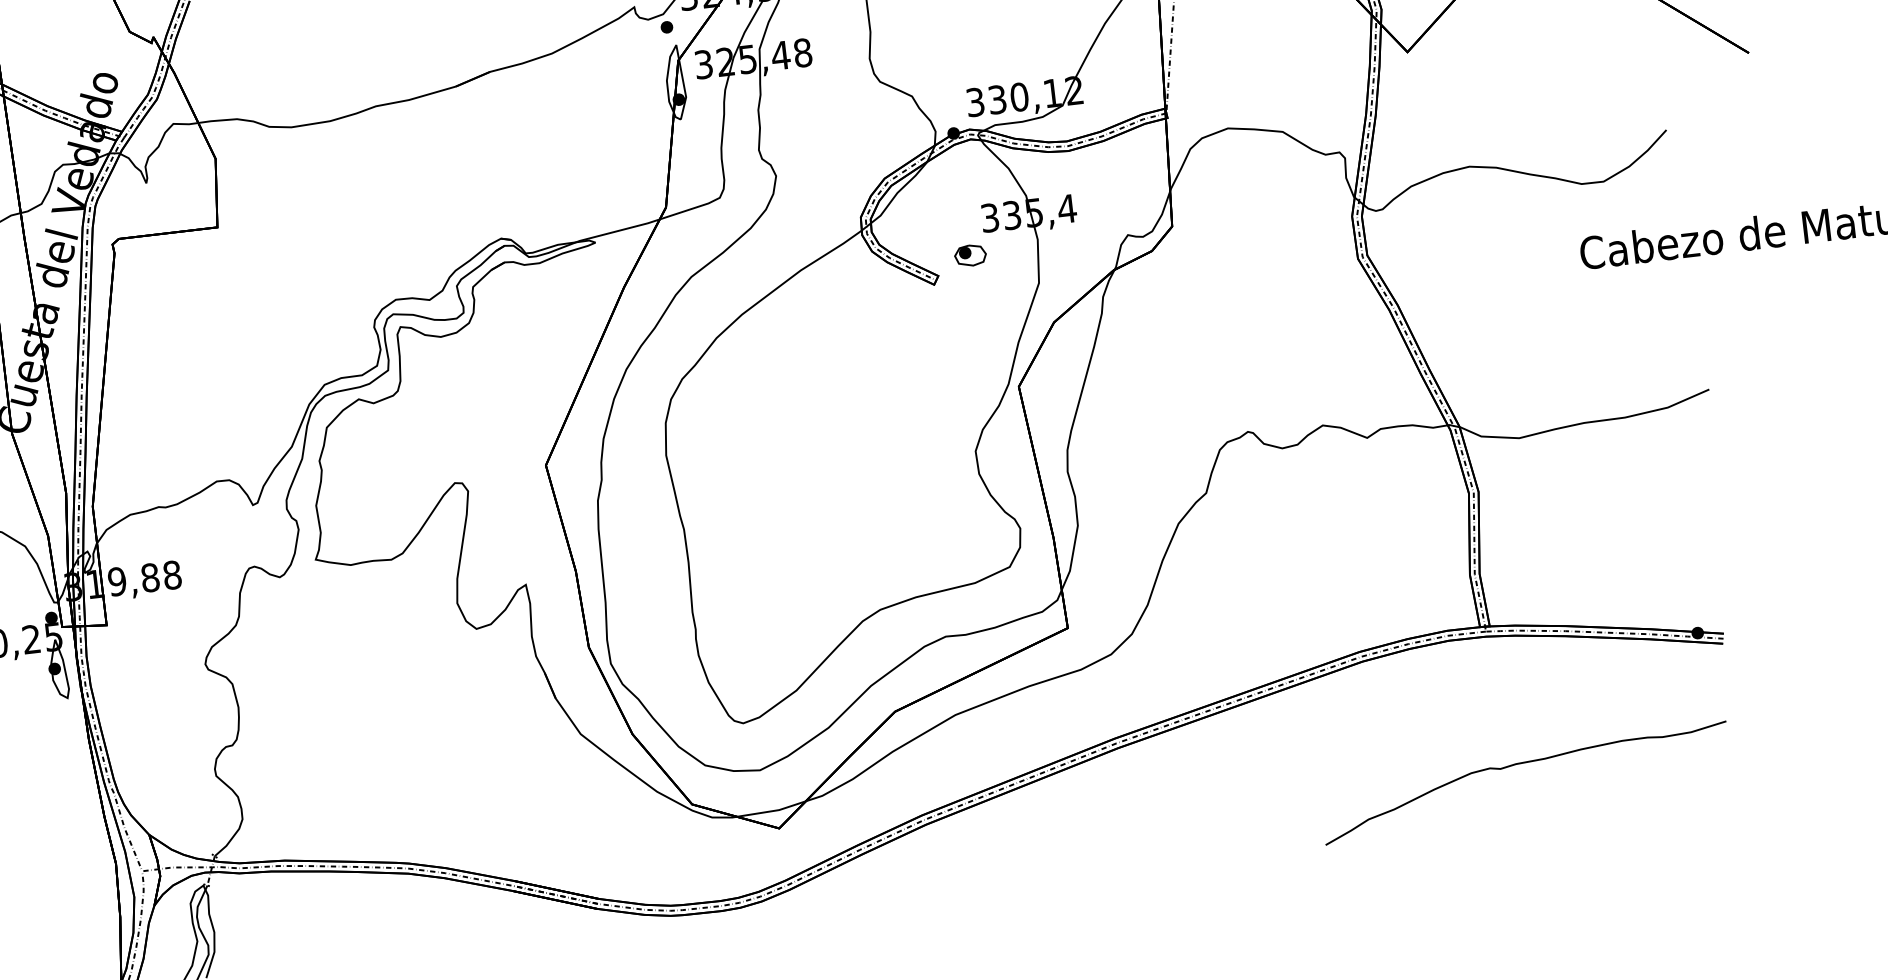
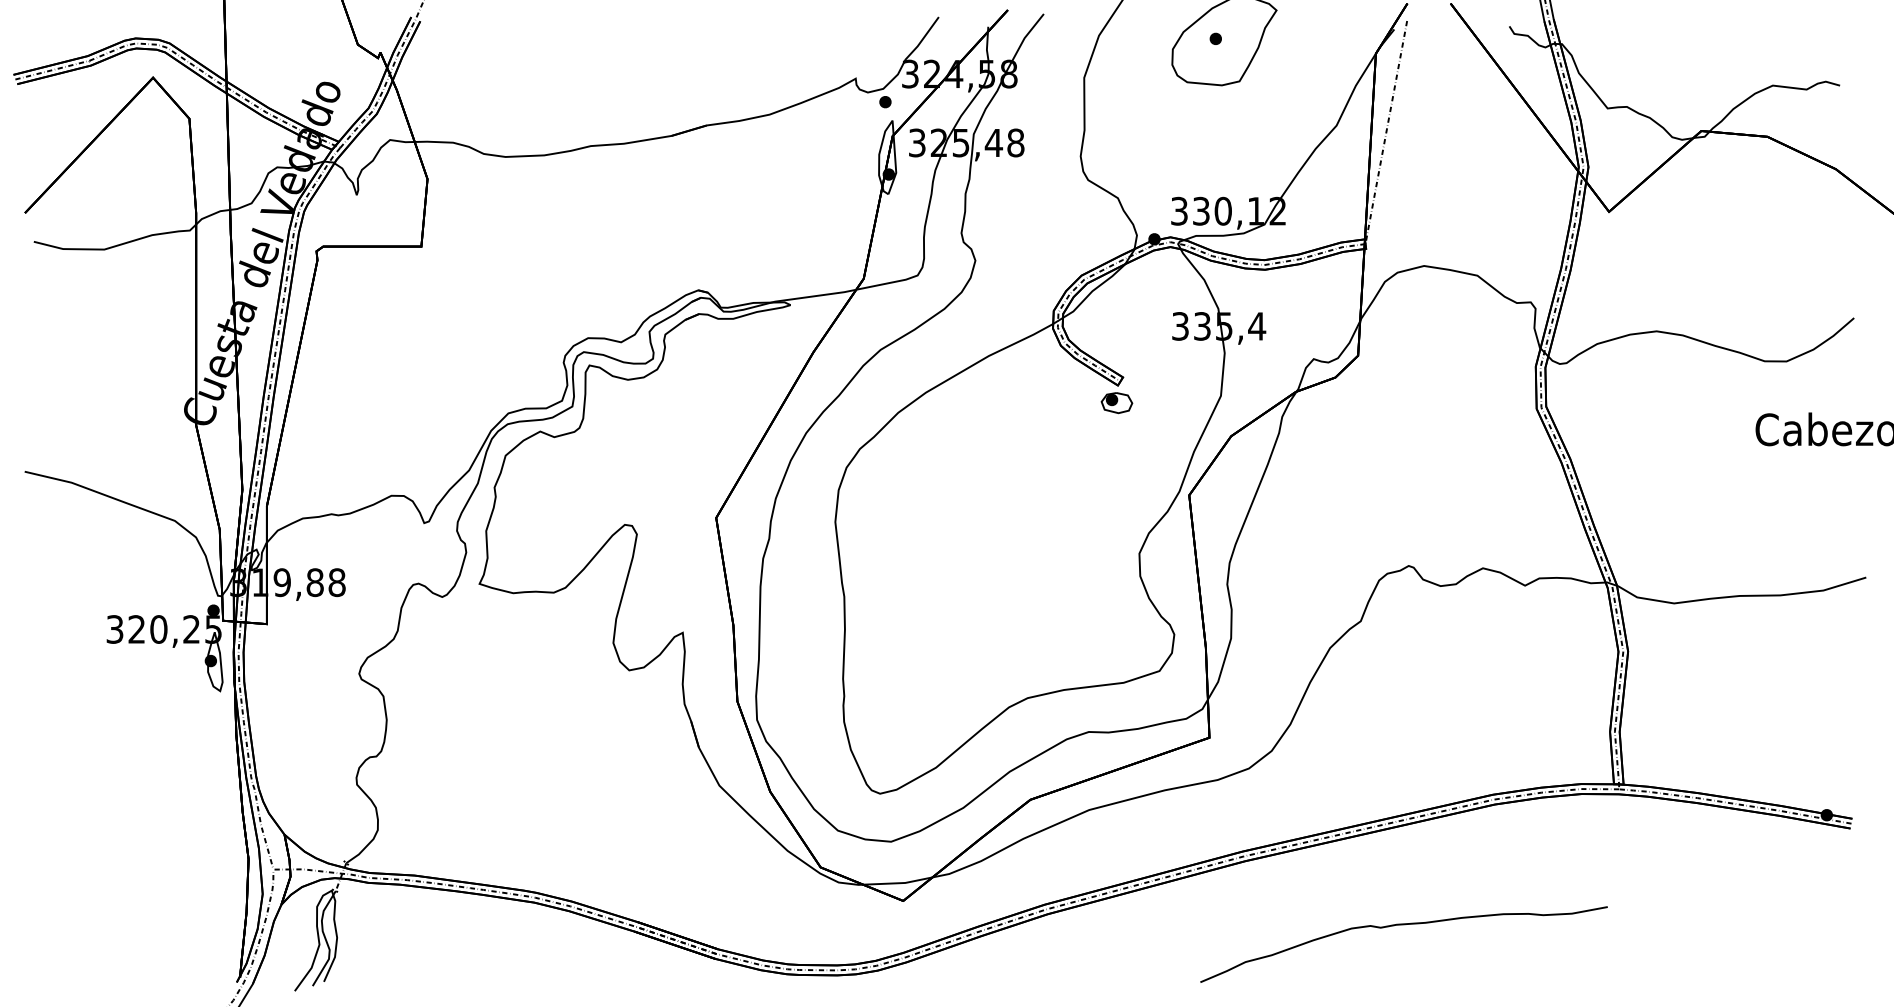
part: (970, 256) -> (1116, 403), moved
curve: (1523, 764) -> (1403, 925), moved

